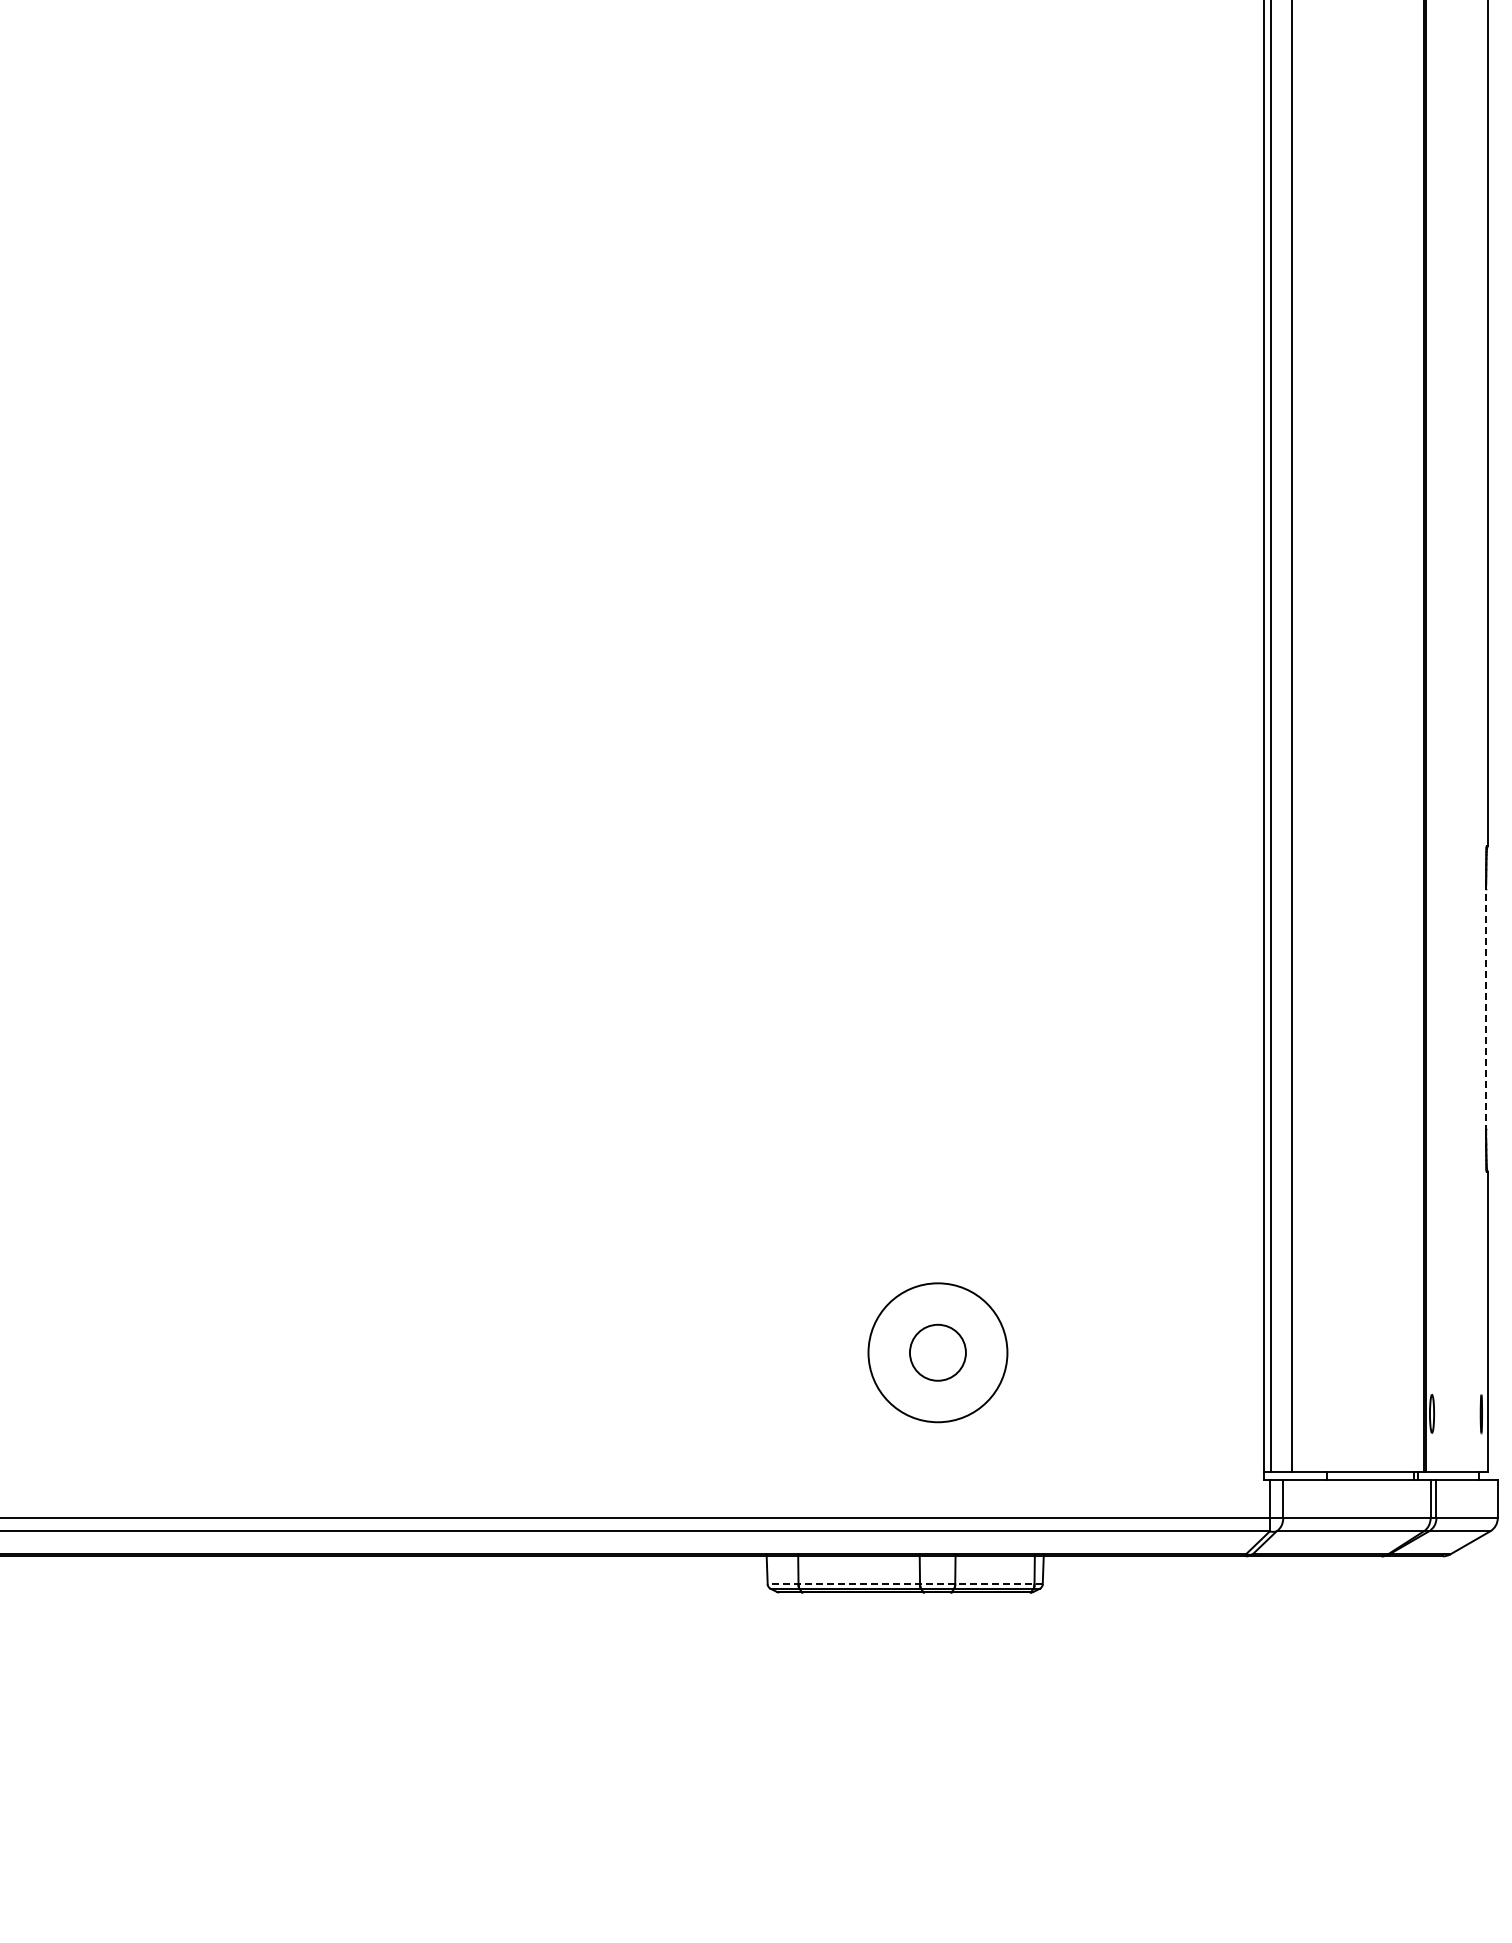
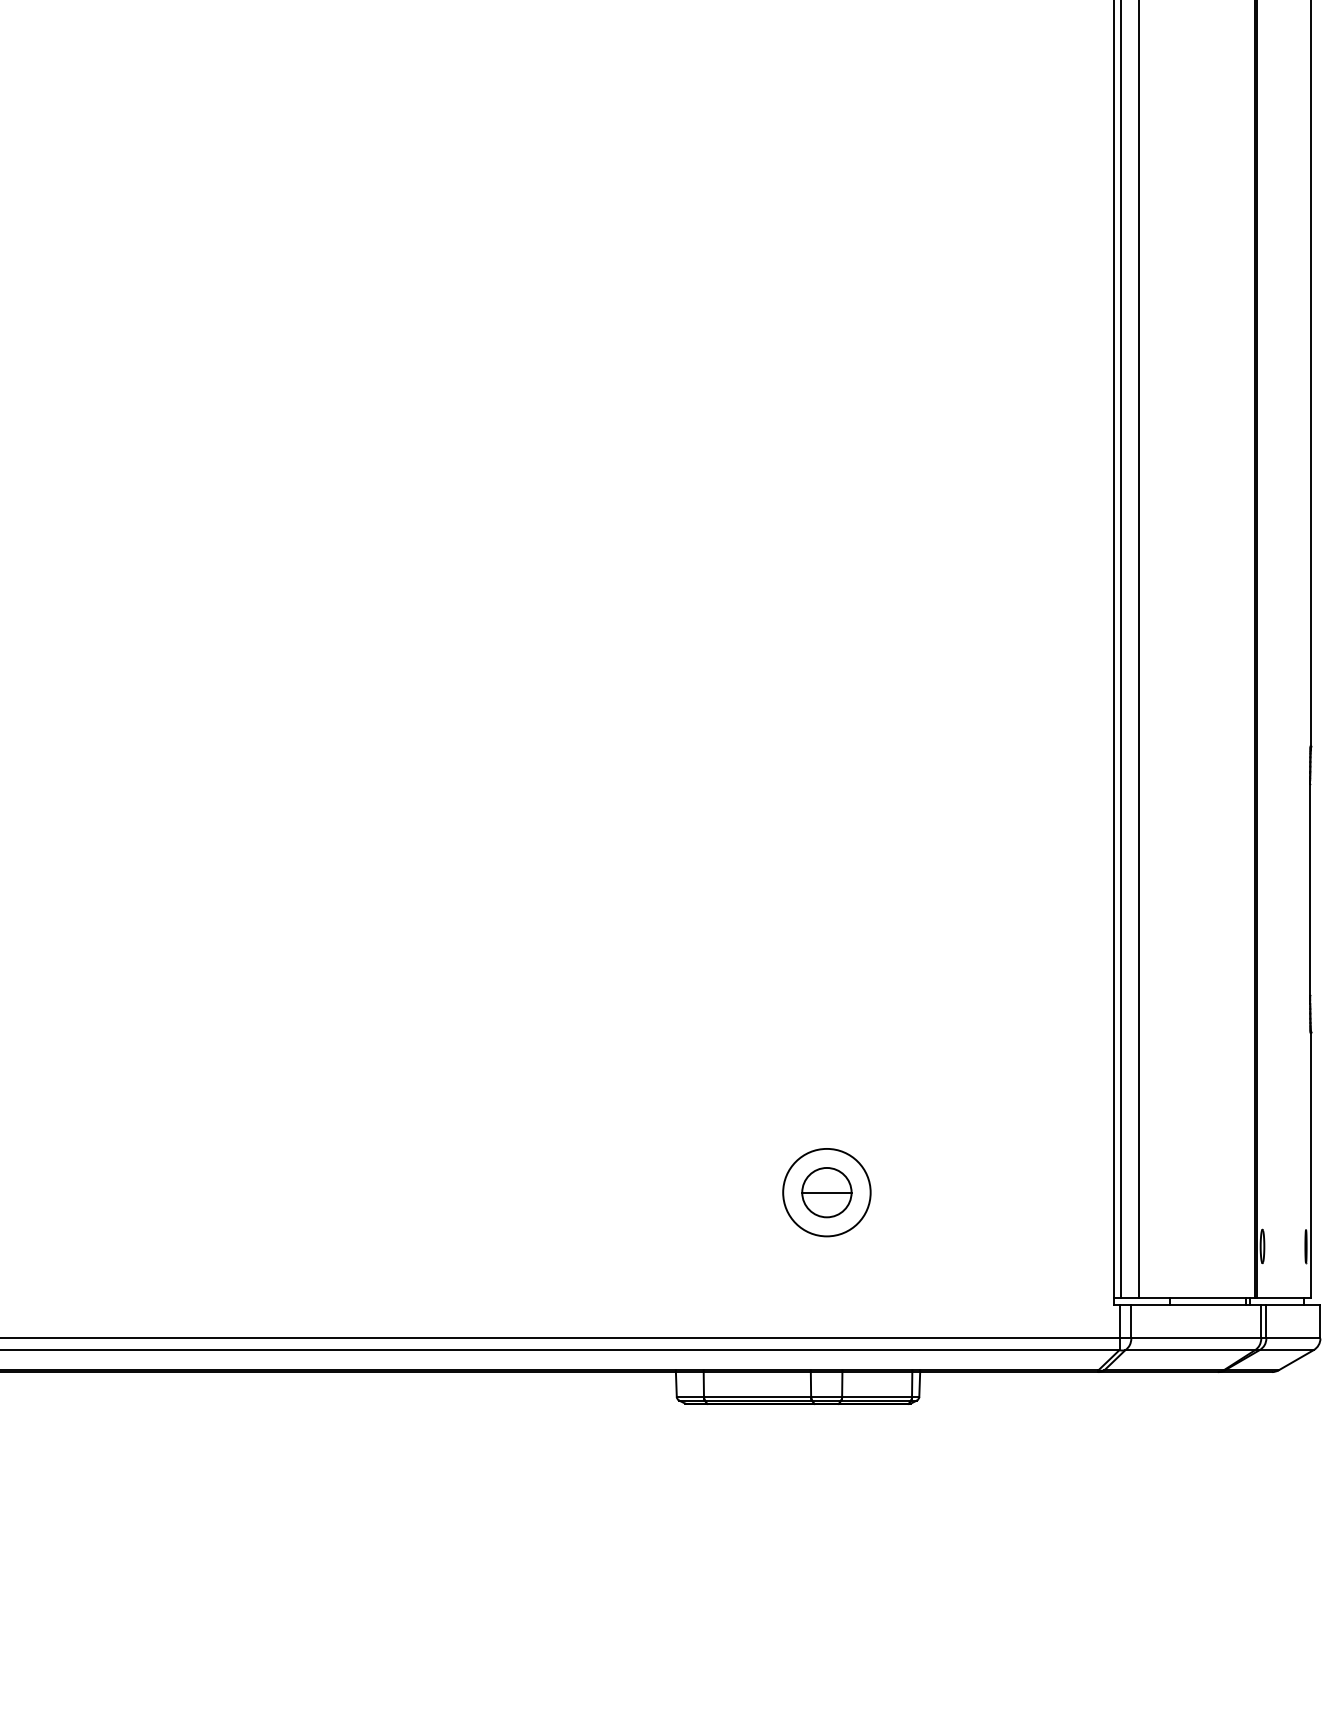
line: (1486, 1010) -> (1310, 890), dashed -> solid
circle: (937, 1352) -> (826, 1192), size x0.71
line: (937, 1352) -> (826, 1192), added
line: (905, 1584) -> (798, 1396), dashed -> solid

